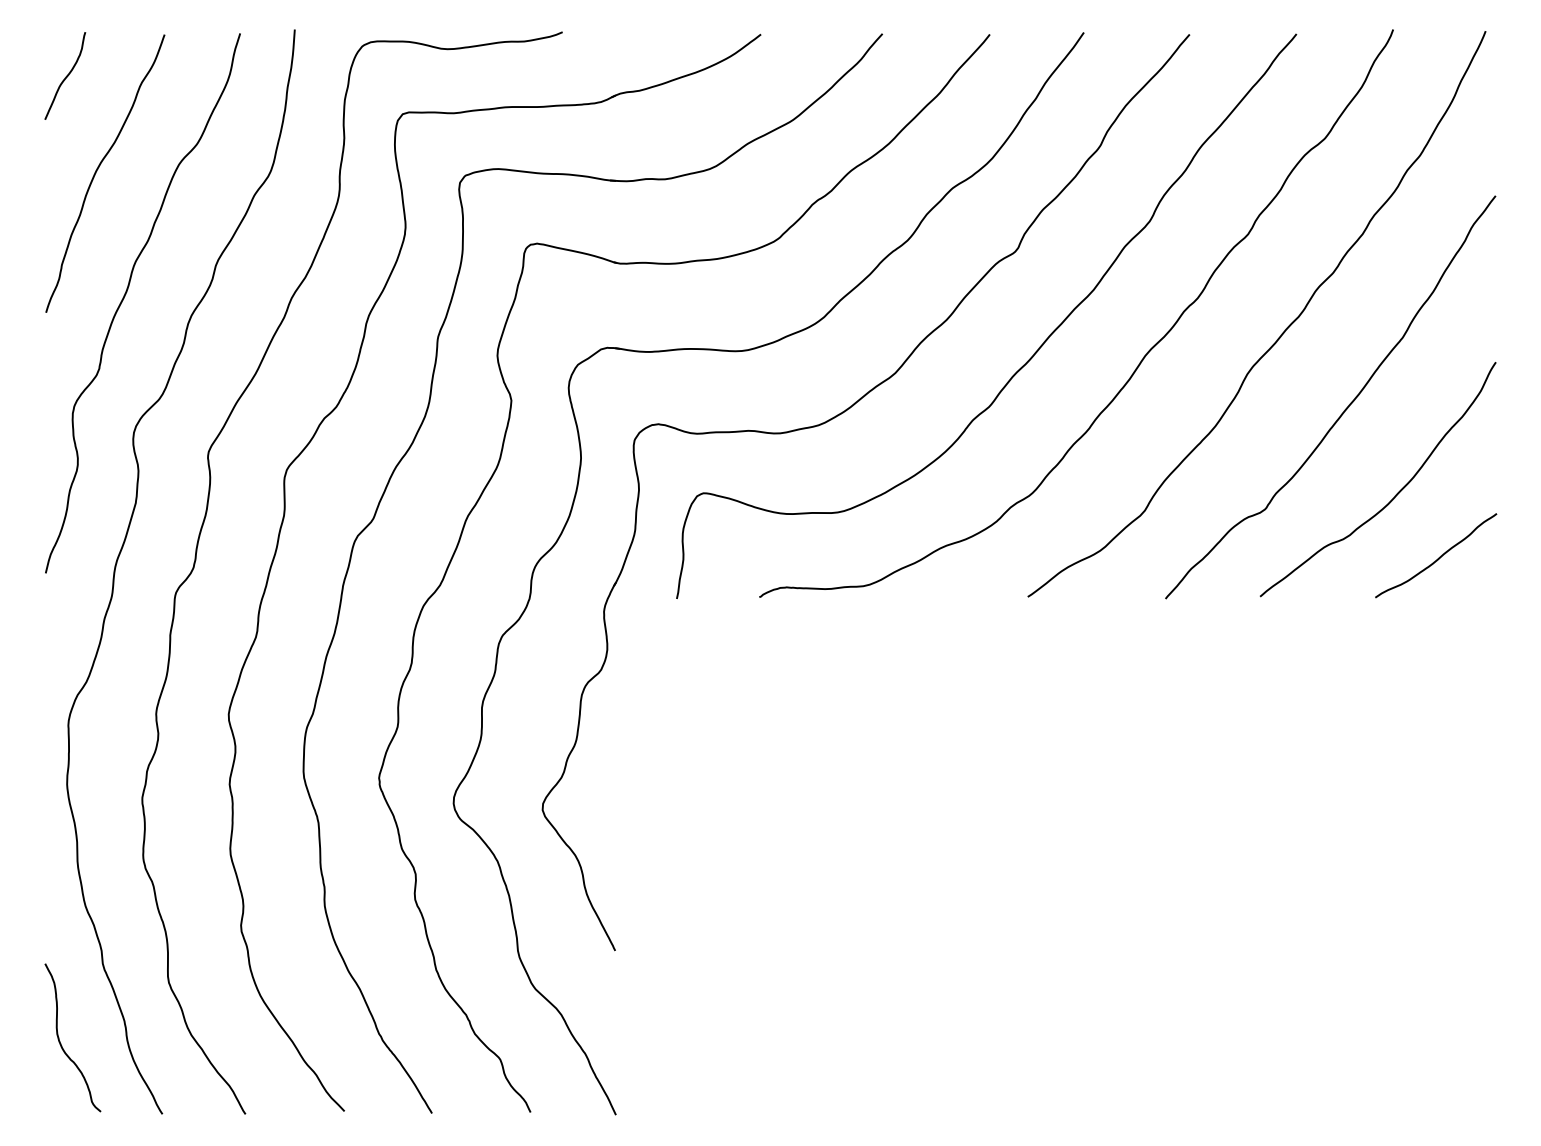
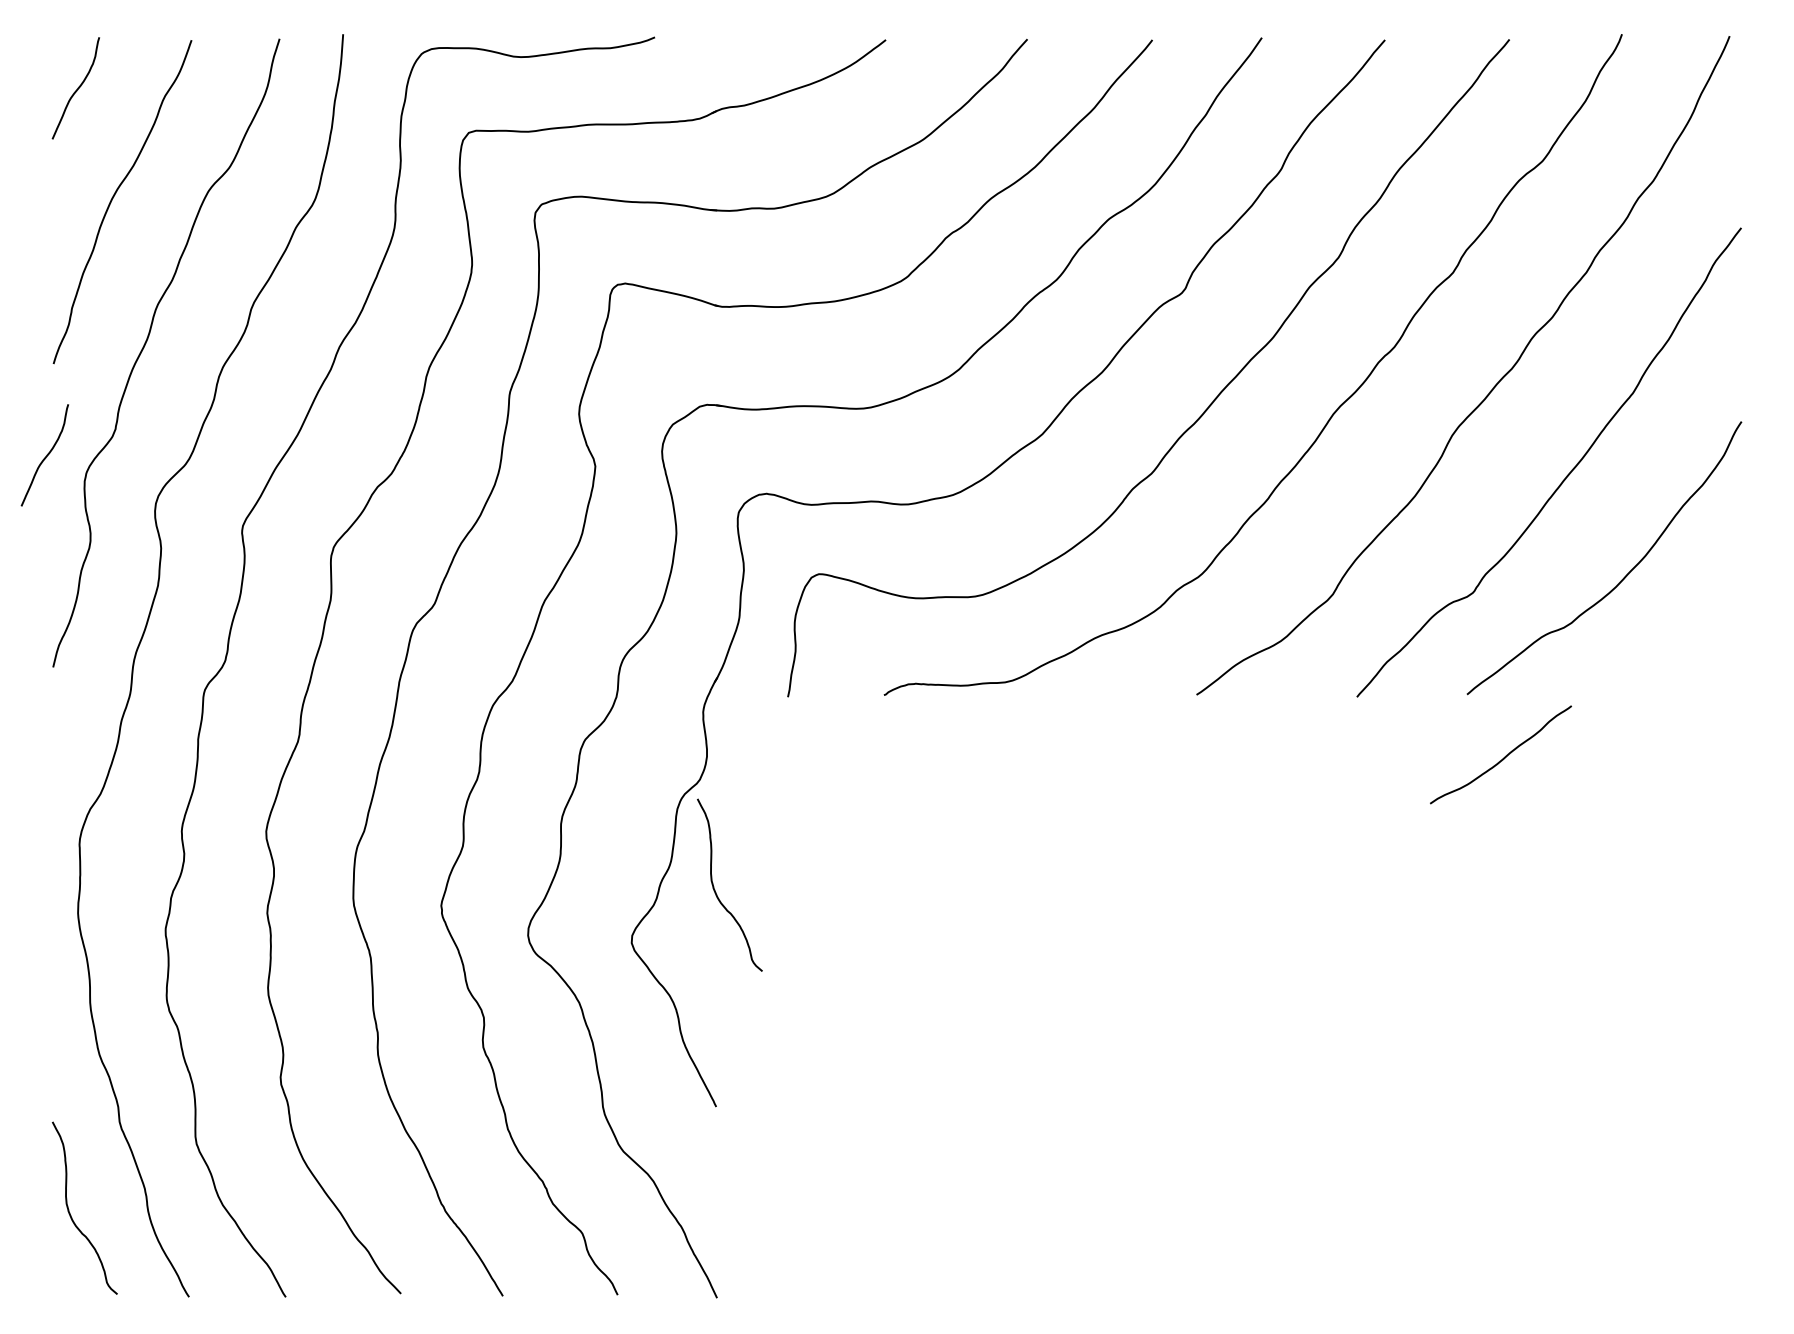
curve: (39, 392) -> (45, 456), added
curve: (1438, 557) -> (1503, 757), moved
curve: (614, 764) -> (715, 889), added

